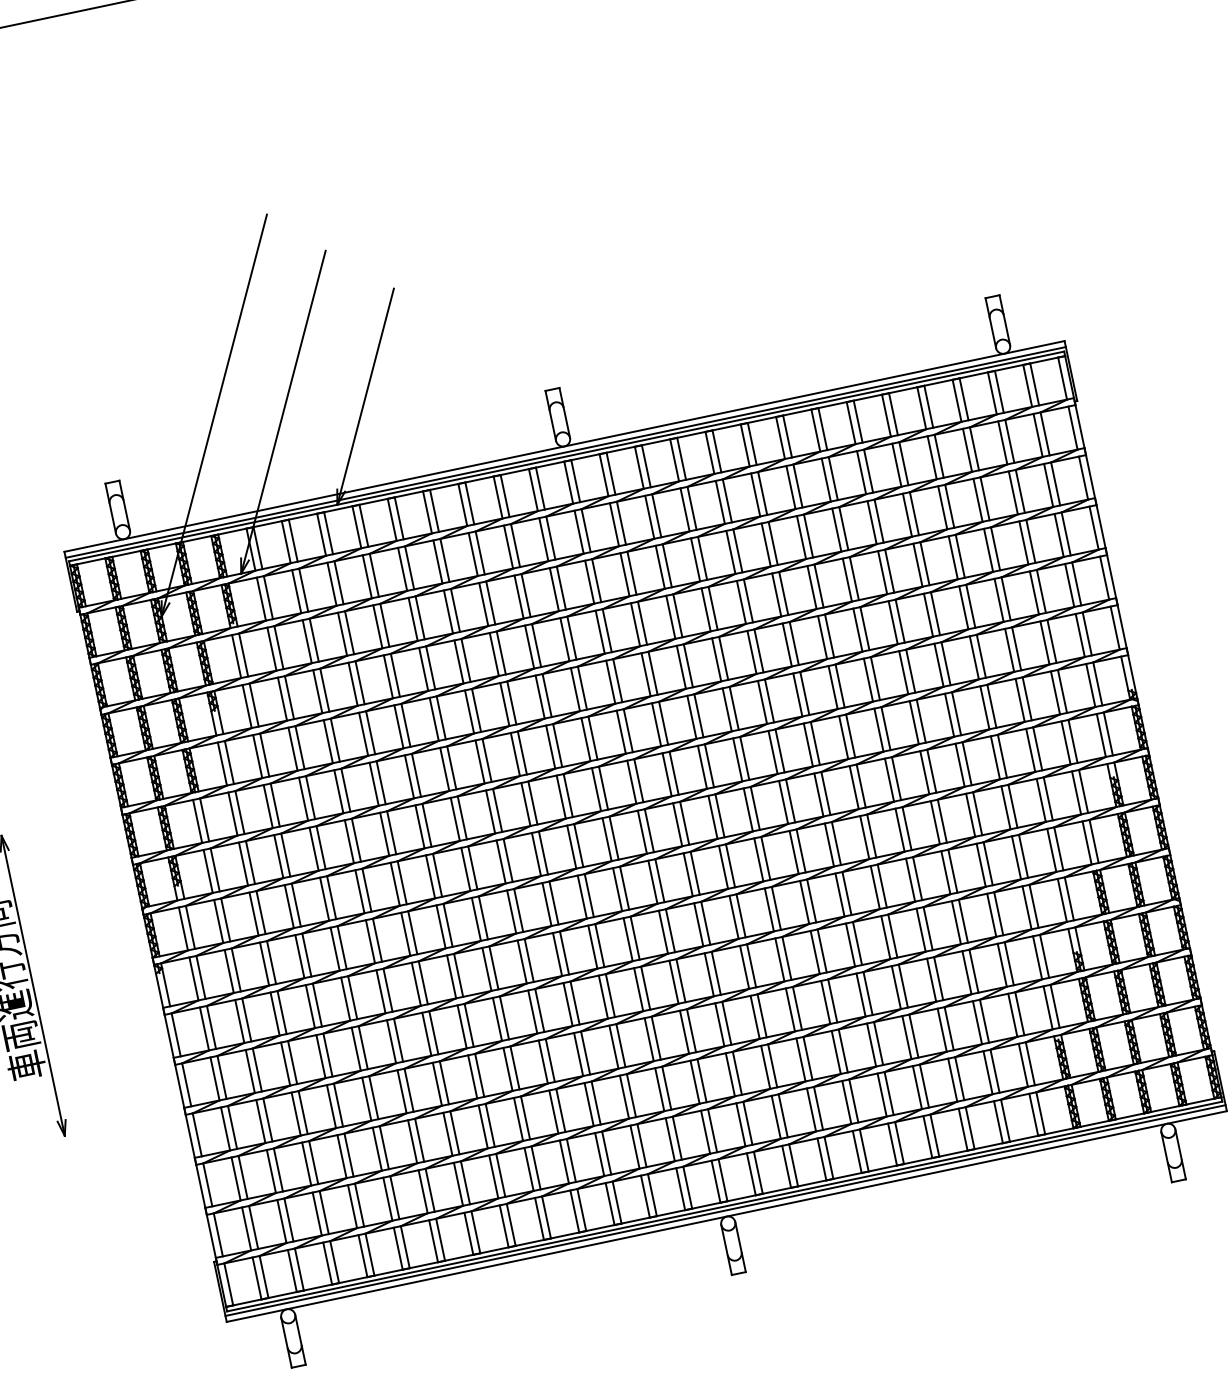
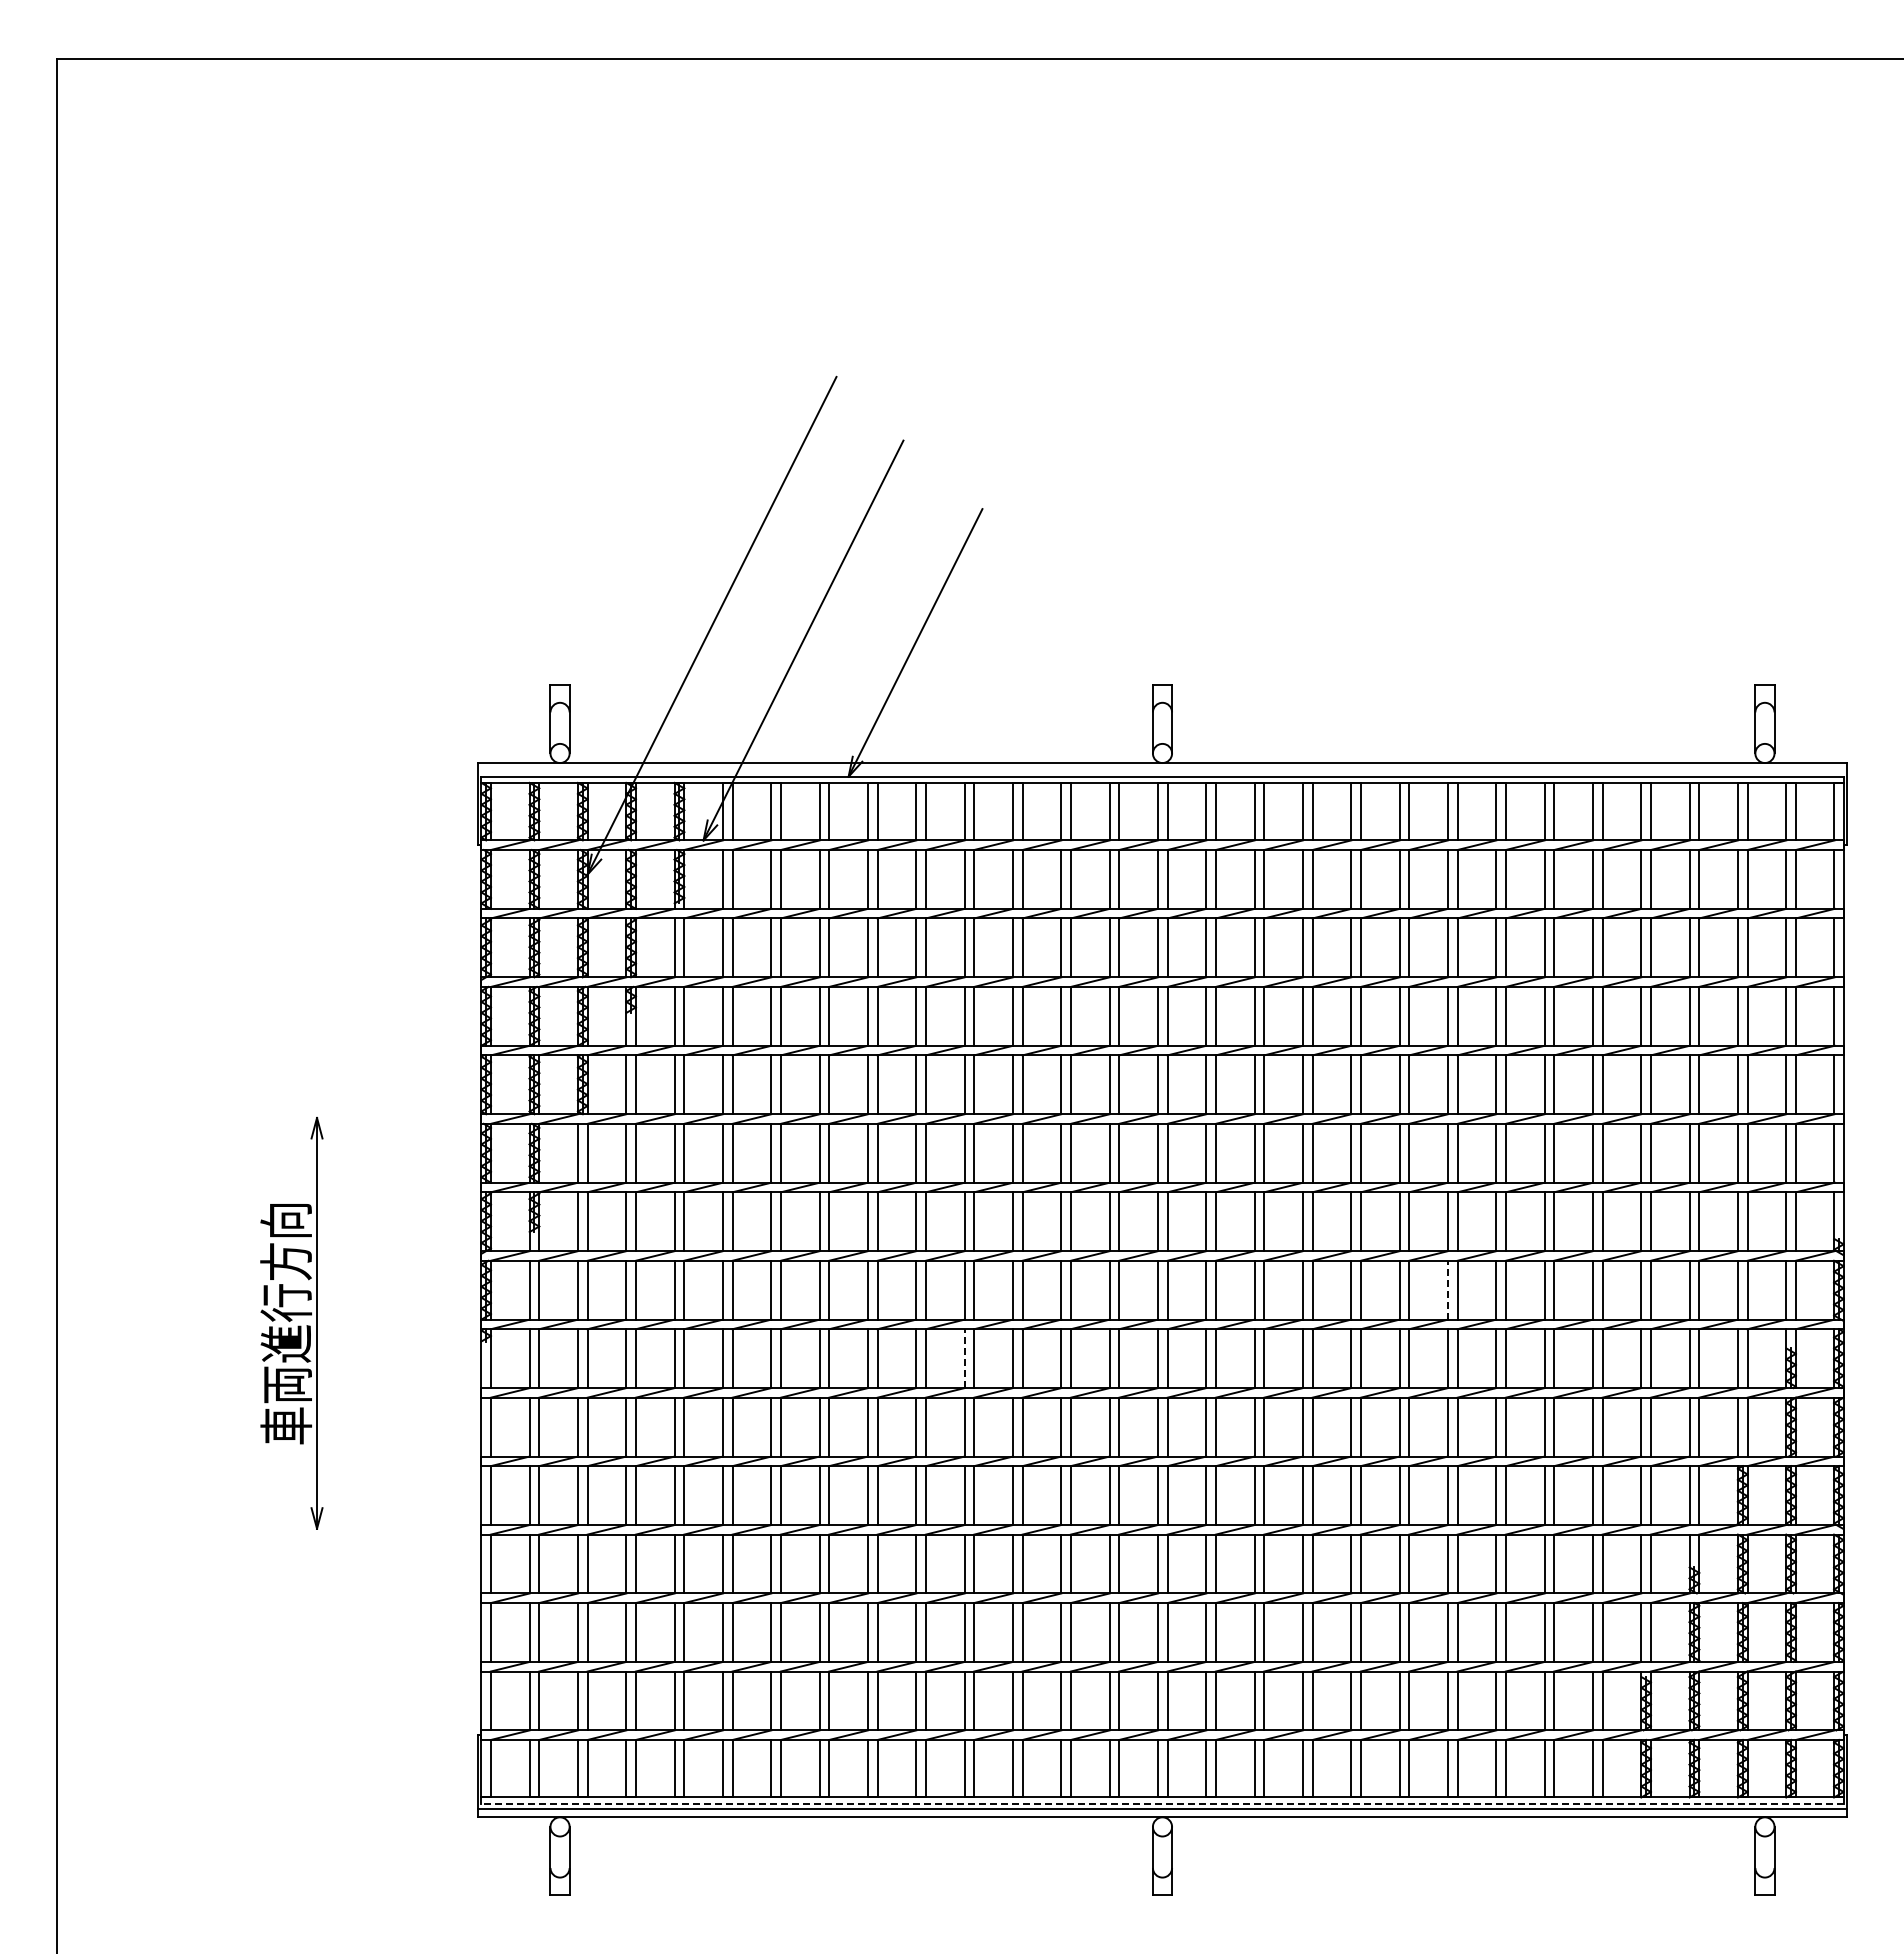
line: (565, 452) -> (1162, 771), removed
line: (853, 787) -> (1447, 1289), solid -> dashed
line: (511, 911) -> (964, 1358), solid -> dashed
line: (724, 1206) -> (1162, 1803), solid -> dashed

